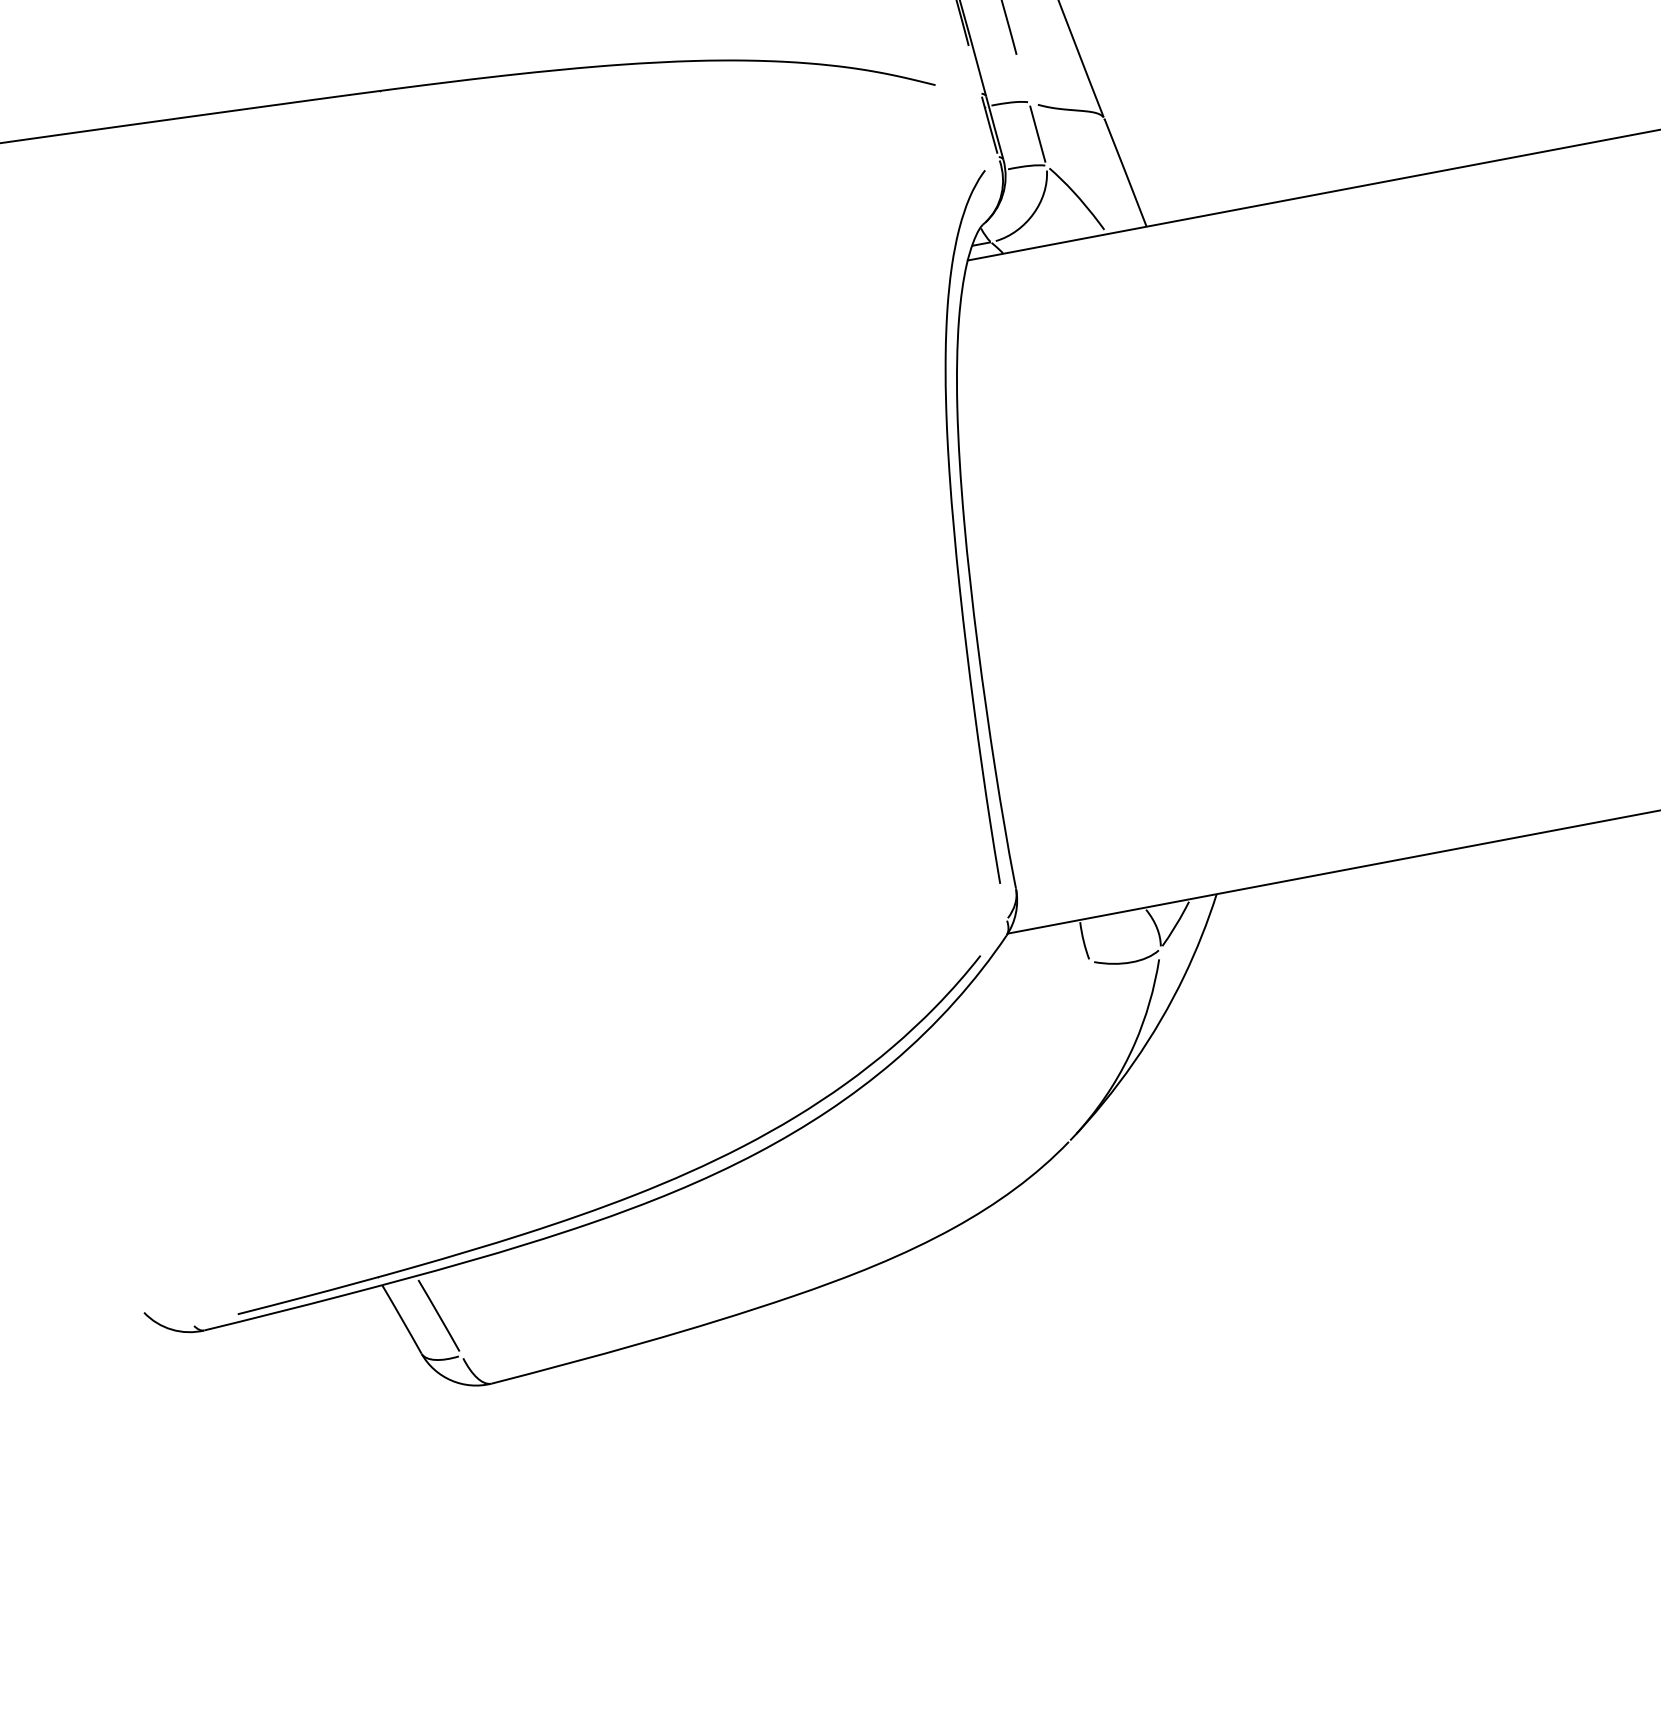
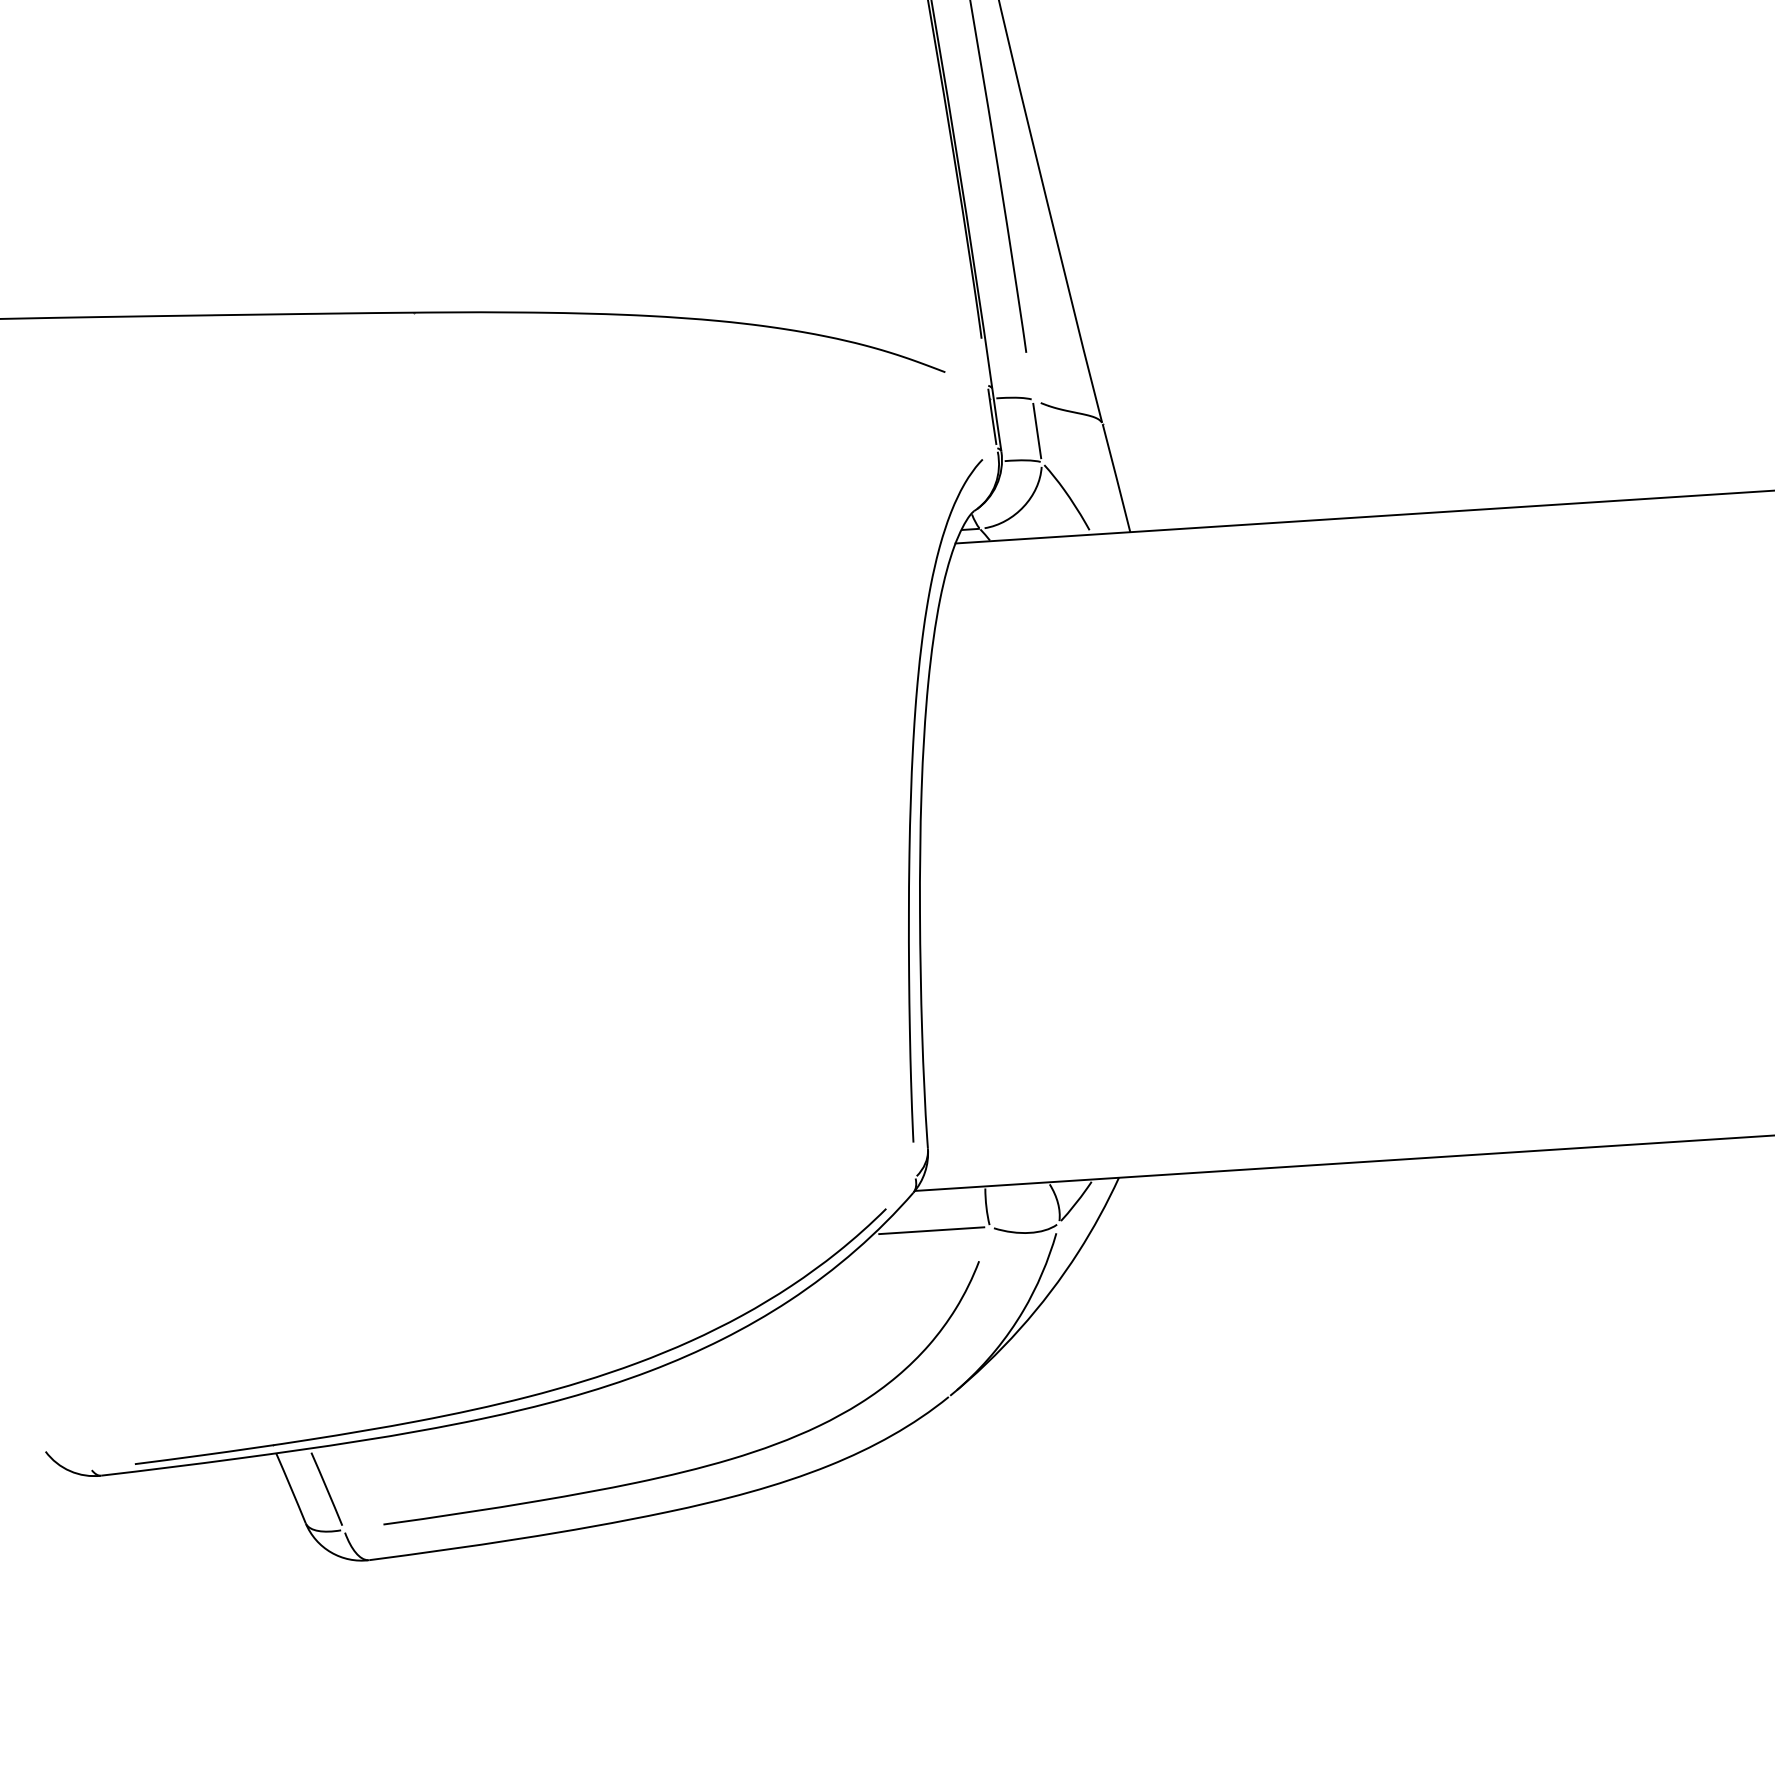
line: (1029, 972) -> (931, 1230), added
curve: (821, 1245) -> (700, 1466), added

